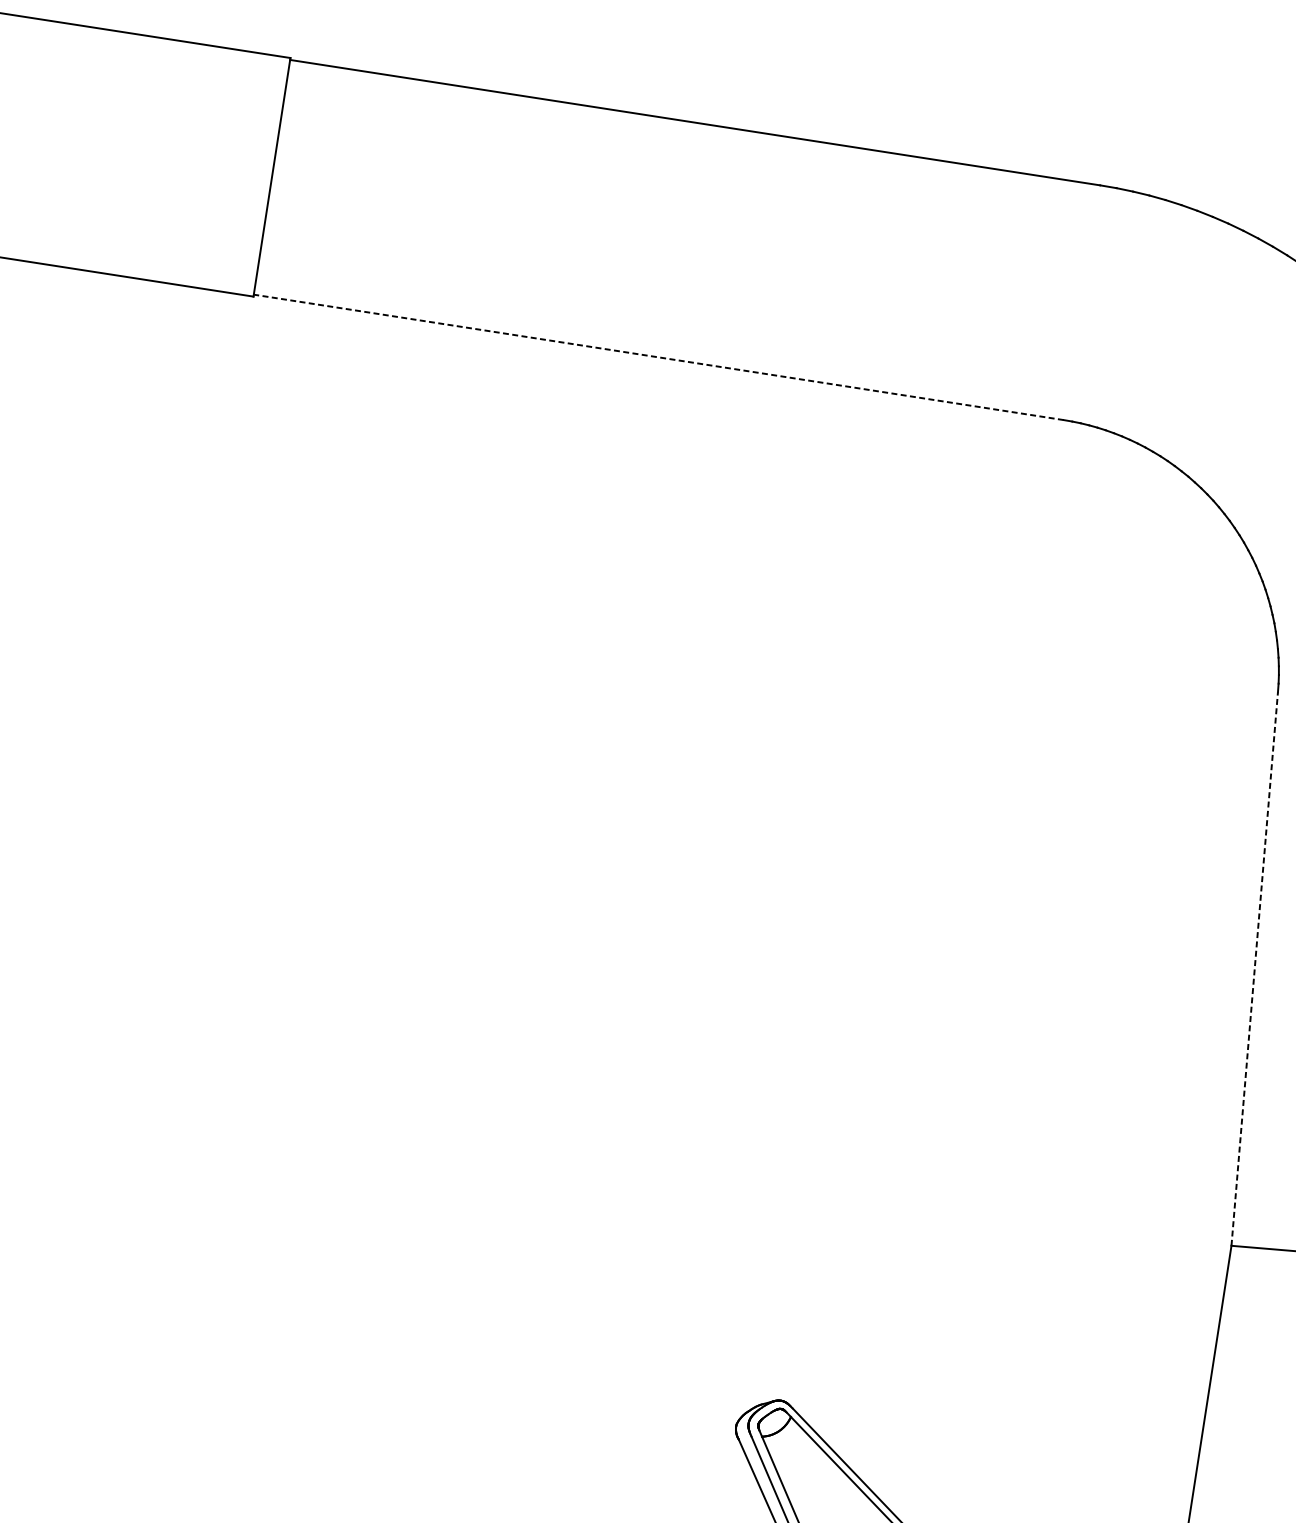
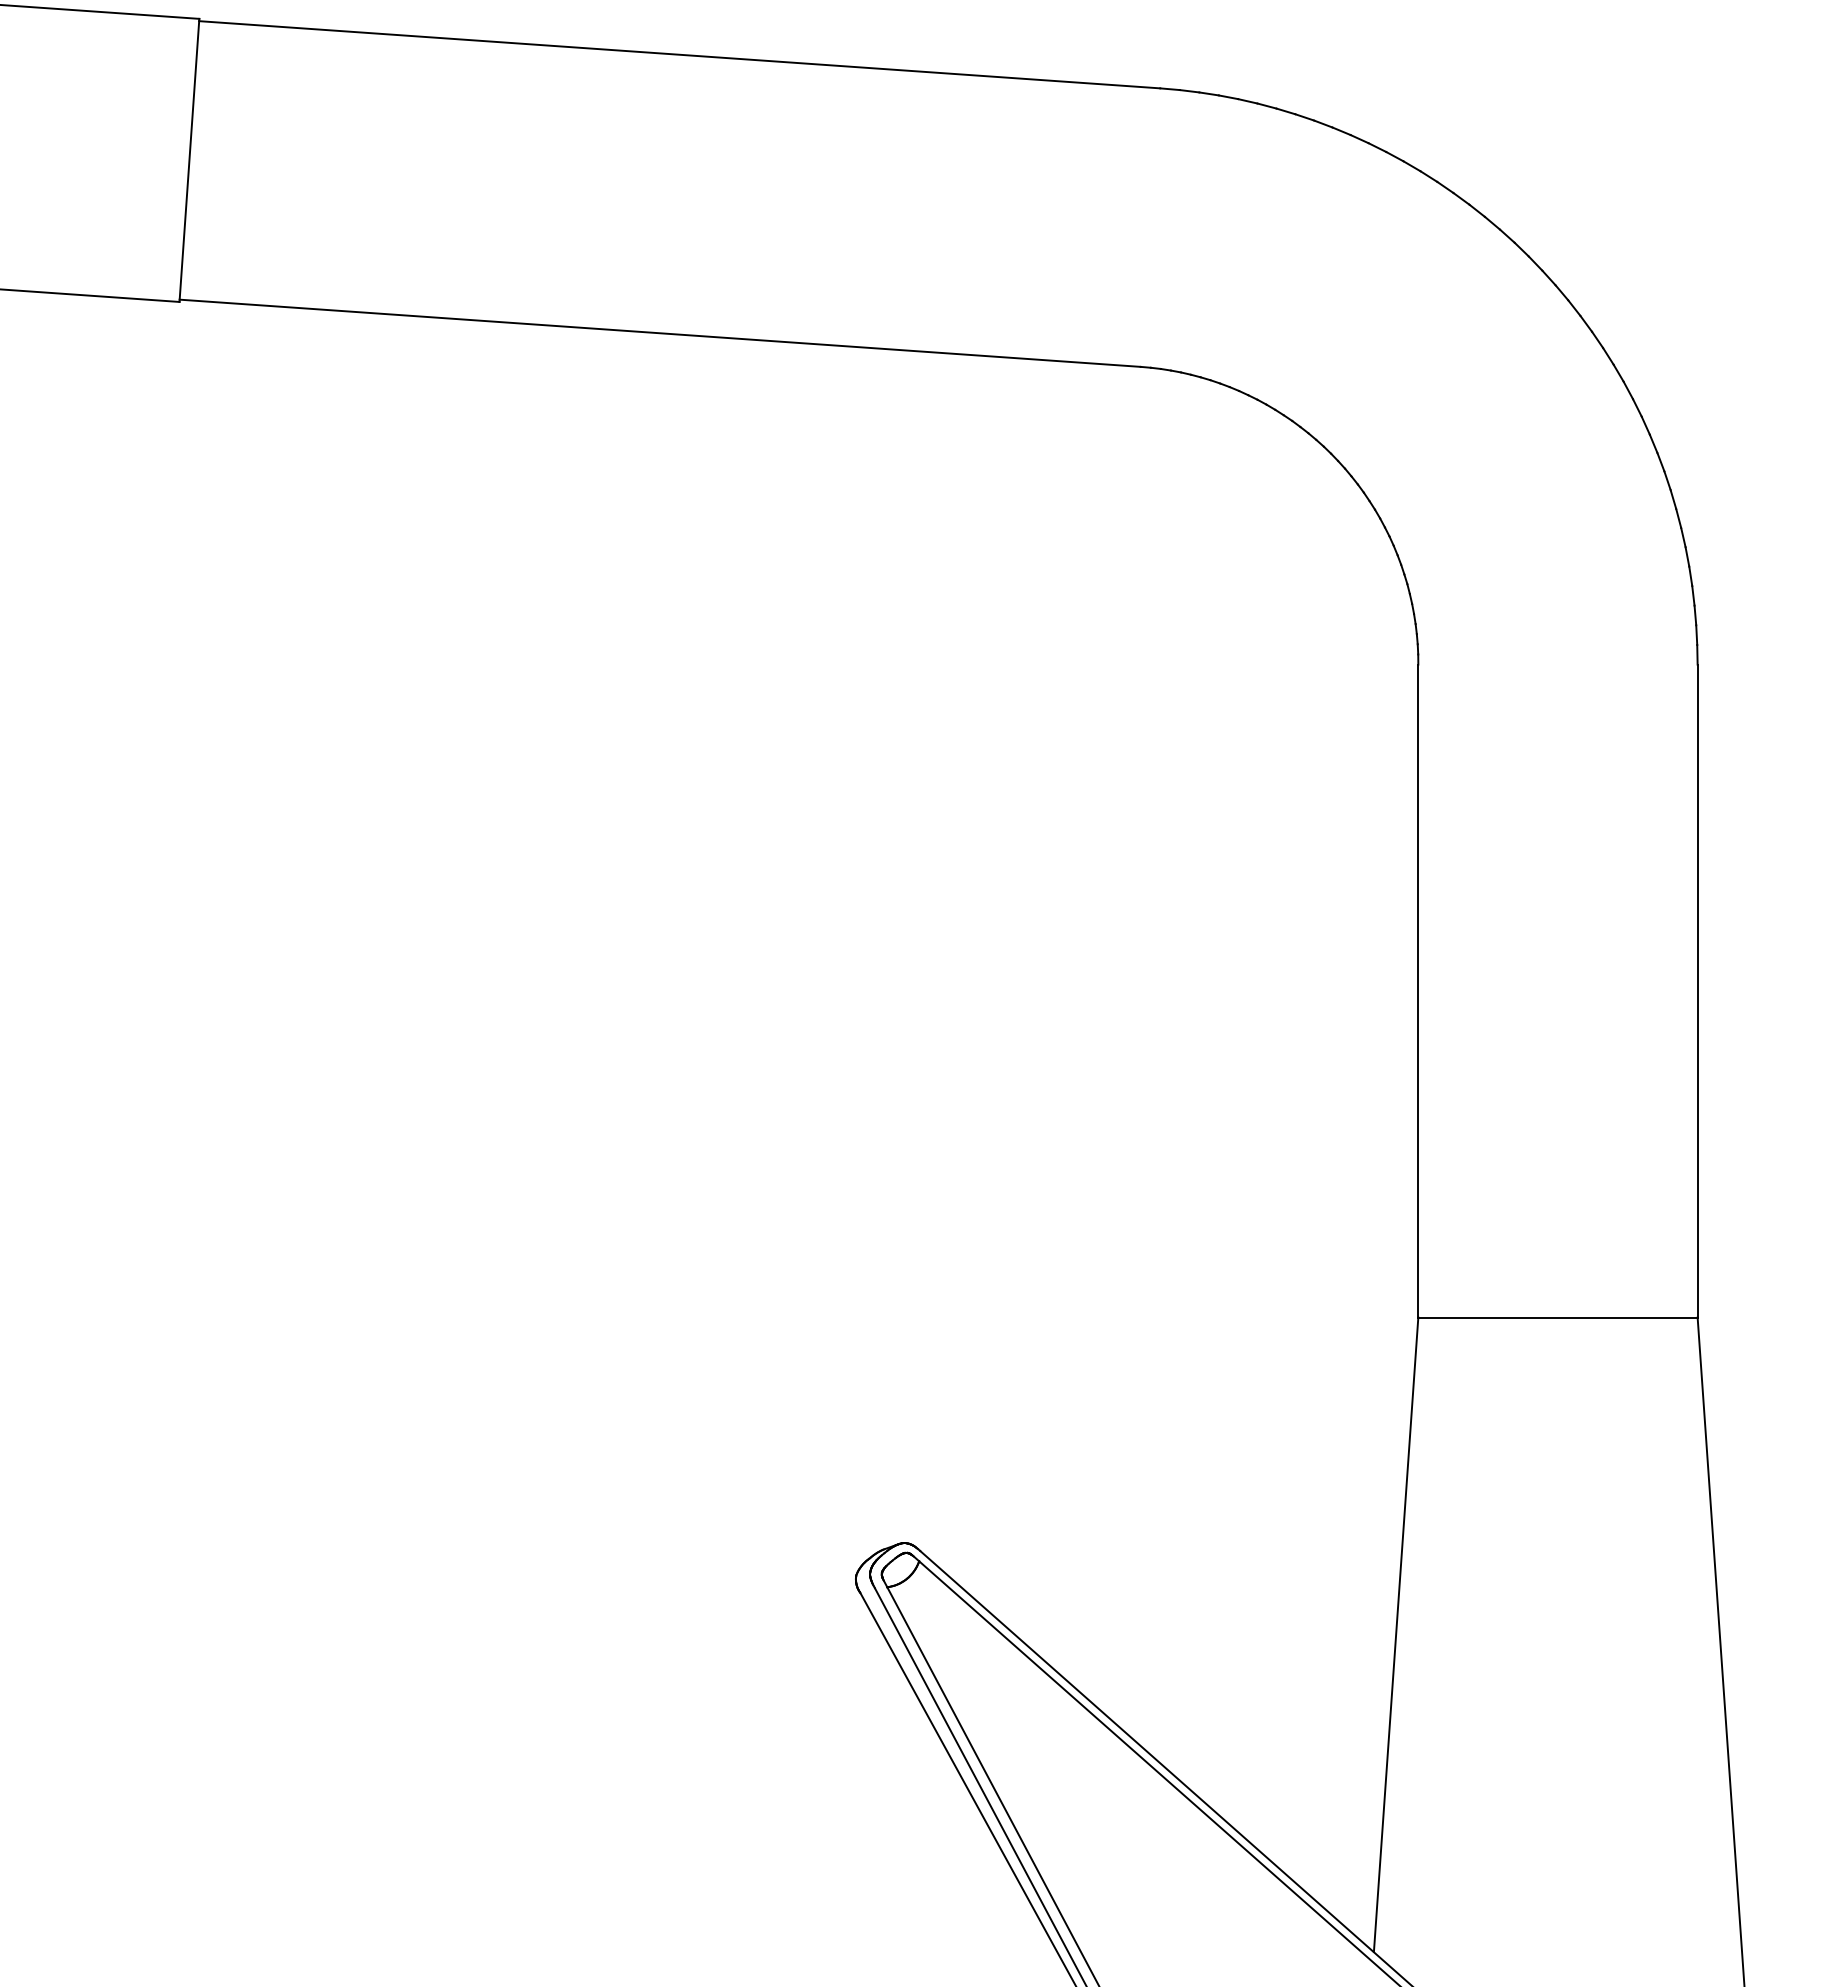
line: (659, 357) -> (660, 333), dashed -> solid
line: (1254, 968) -> (1418, 990), dashed -> solid

